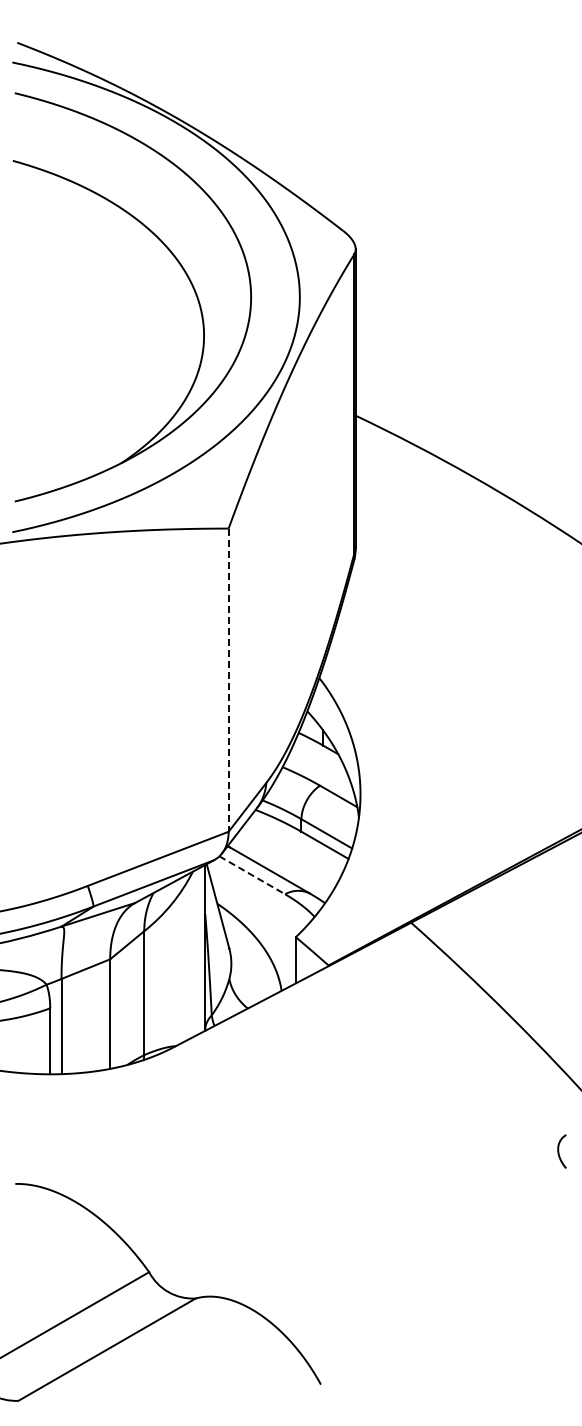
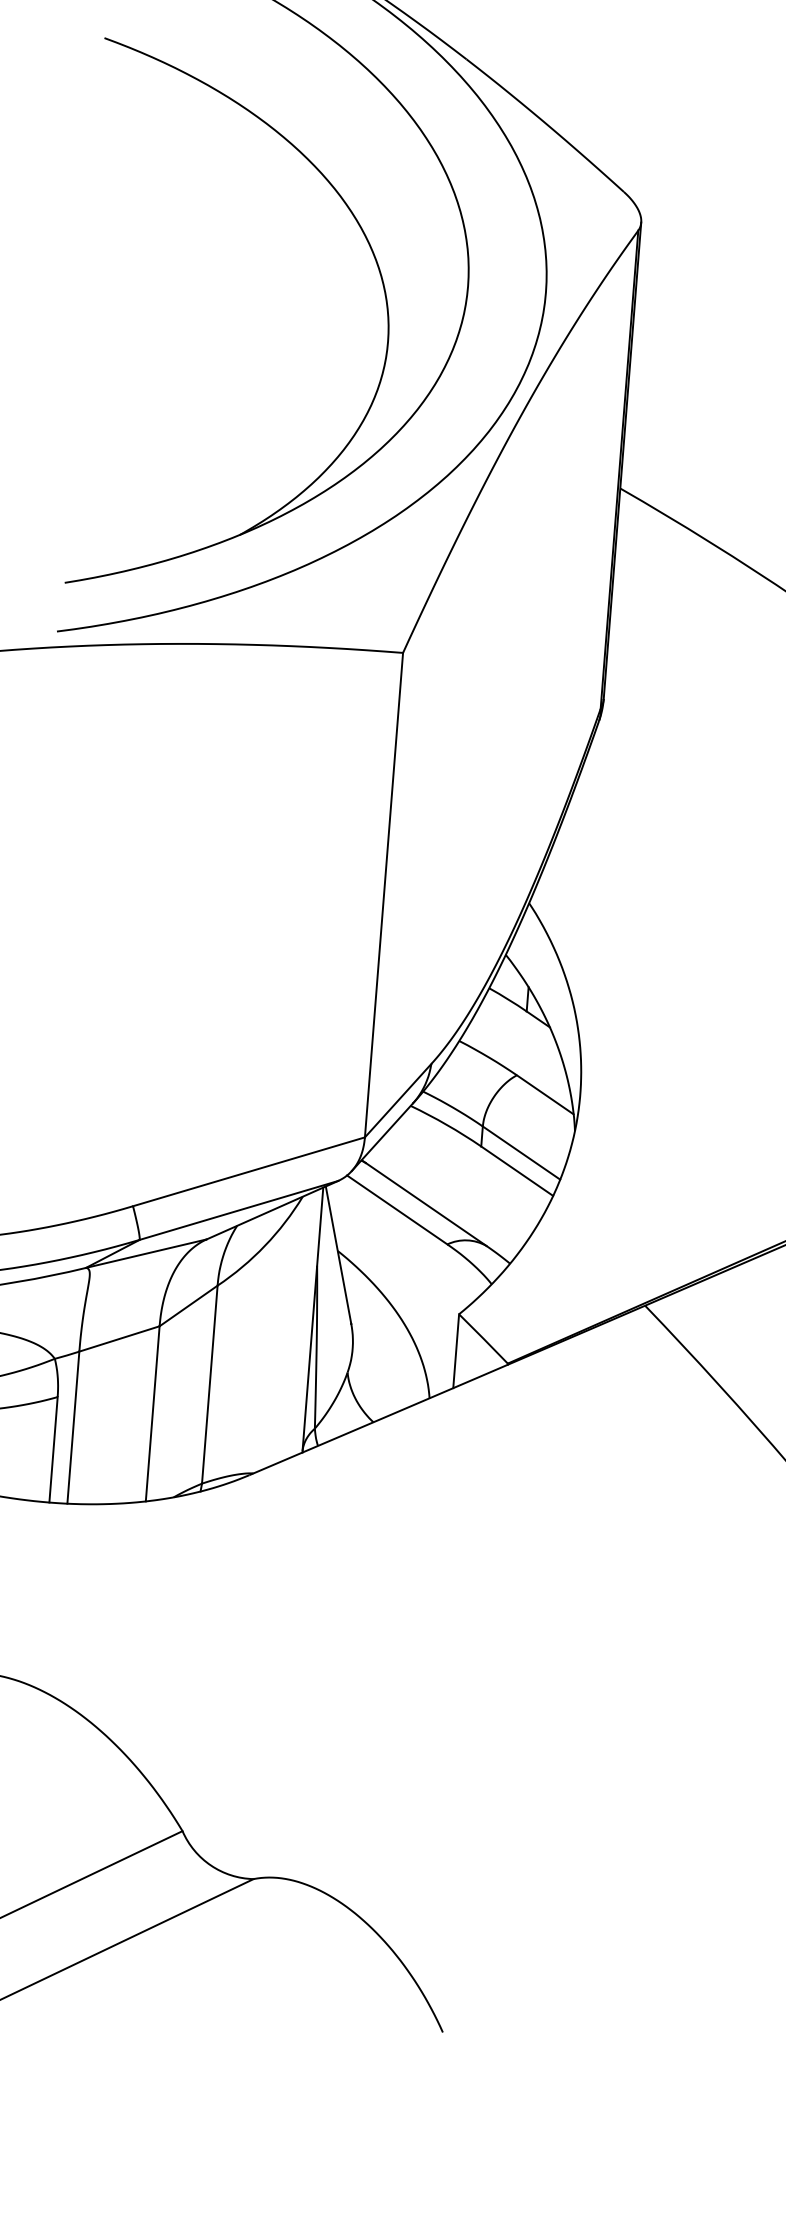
line: (228, 680) -> (383, 895), dashed -> solid
line: (252, 875) -> (397, 1210), dashed -> solid

